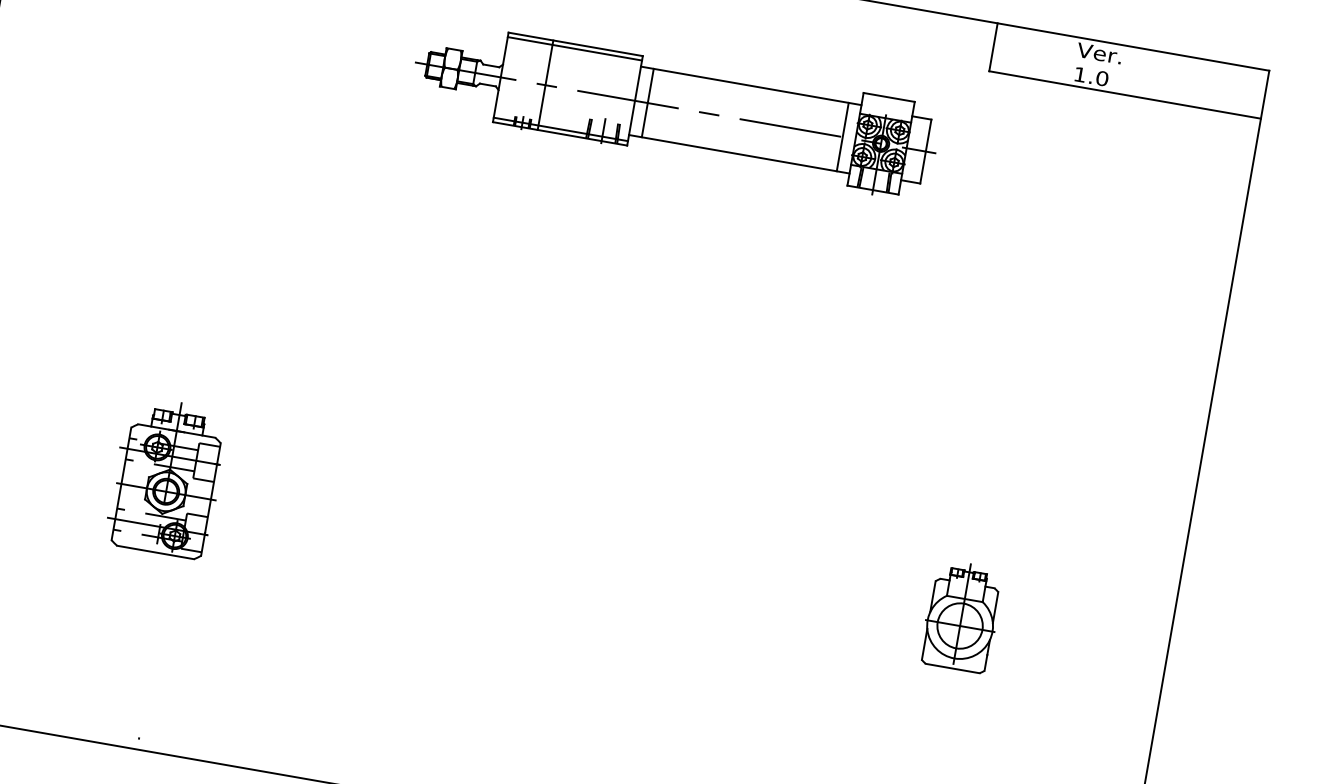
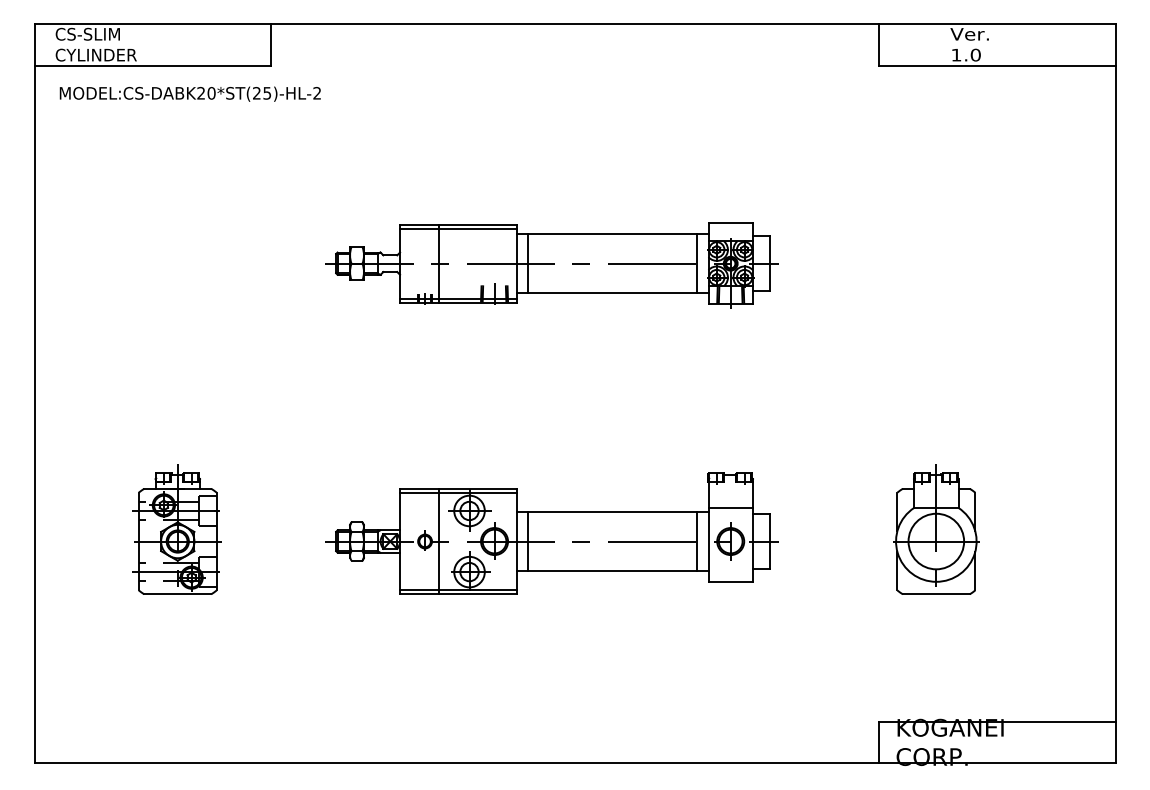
part: (674, 109) -> (551, 265), moved
part: (167, 477) -> (176, 529), moved
part: (518, 543) -> (551, 533), added
part: (961, 616) -> (936, 529), size x1.43

